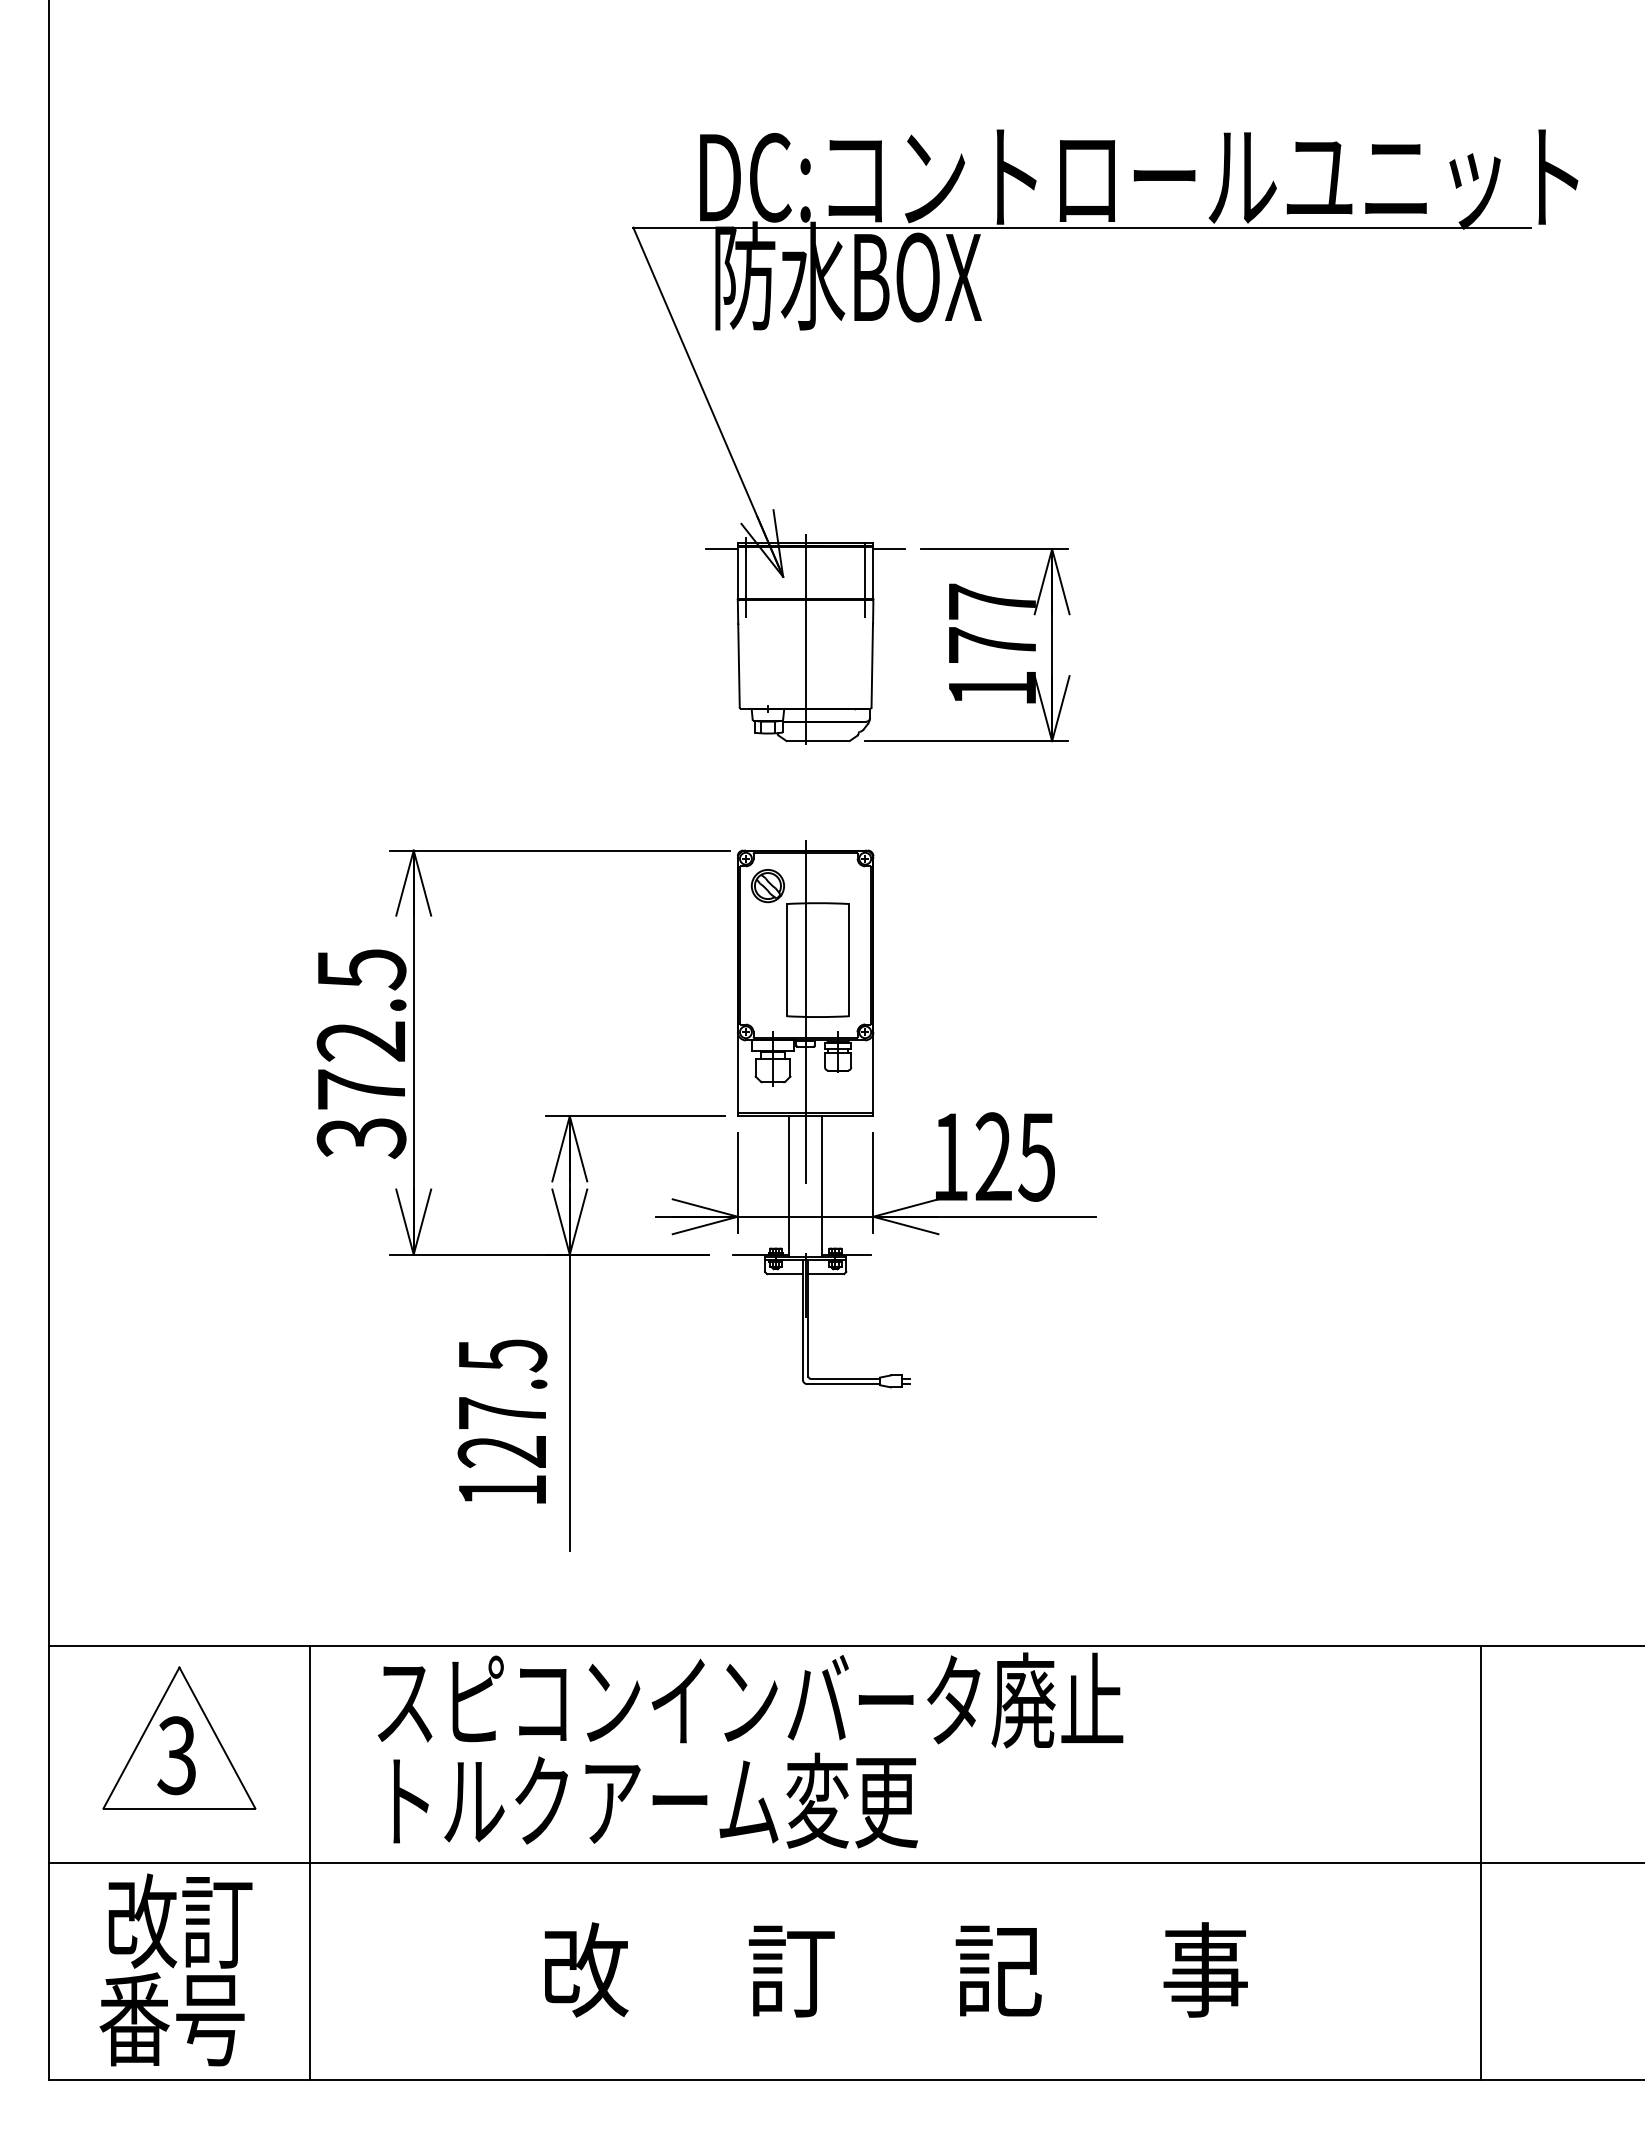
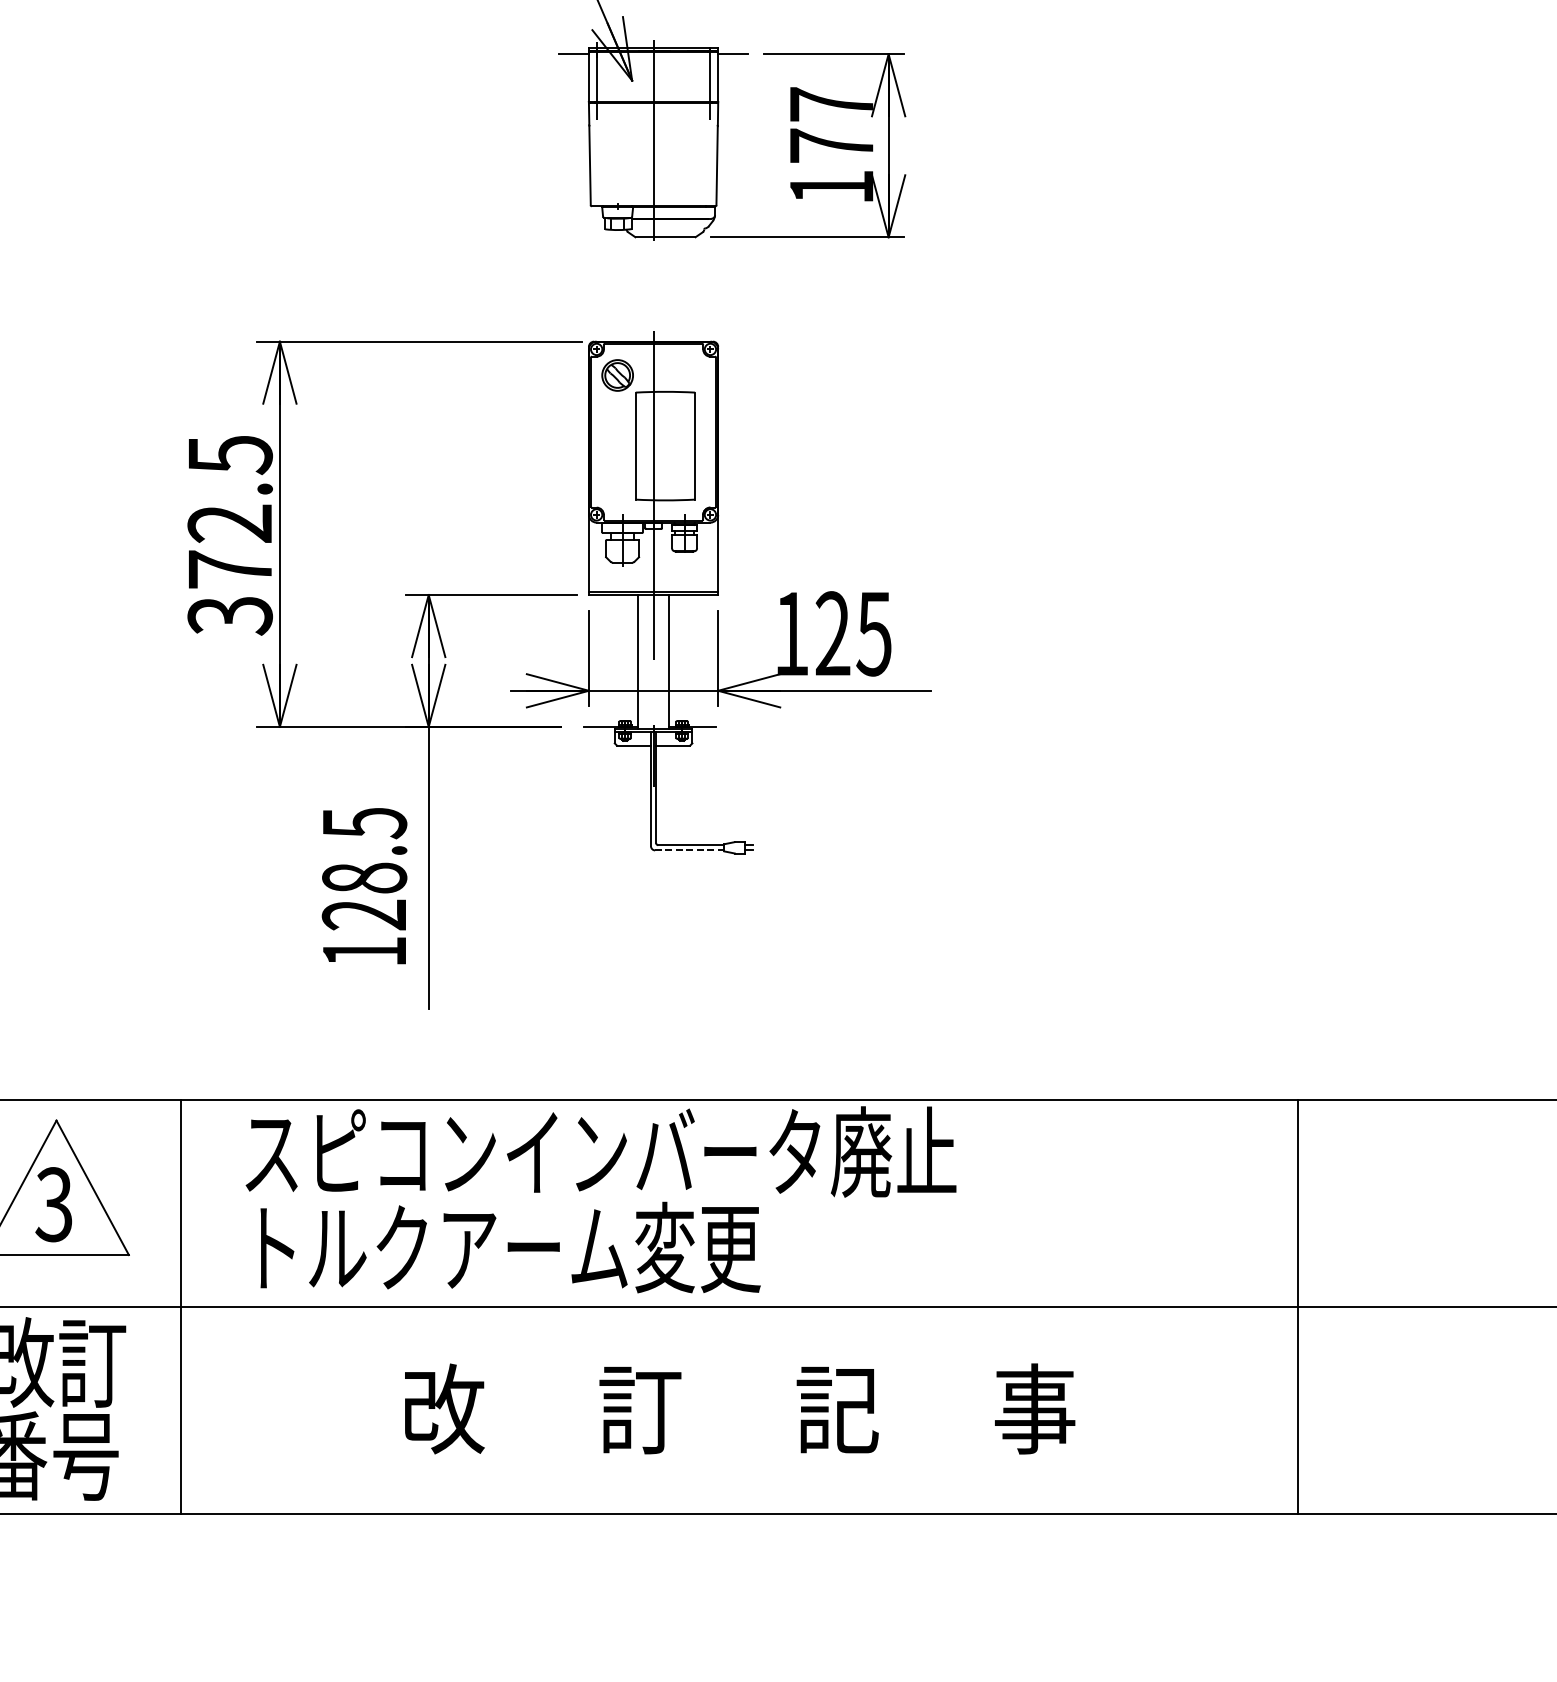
line: (843, 1384) -> (689, 850), solid -> dashed
text: (502, 1413) -> (364, 878), 127.5 -> 128.5

